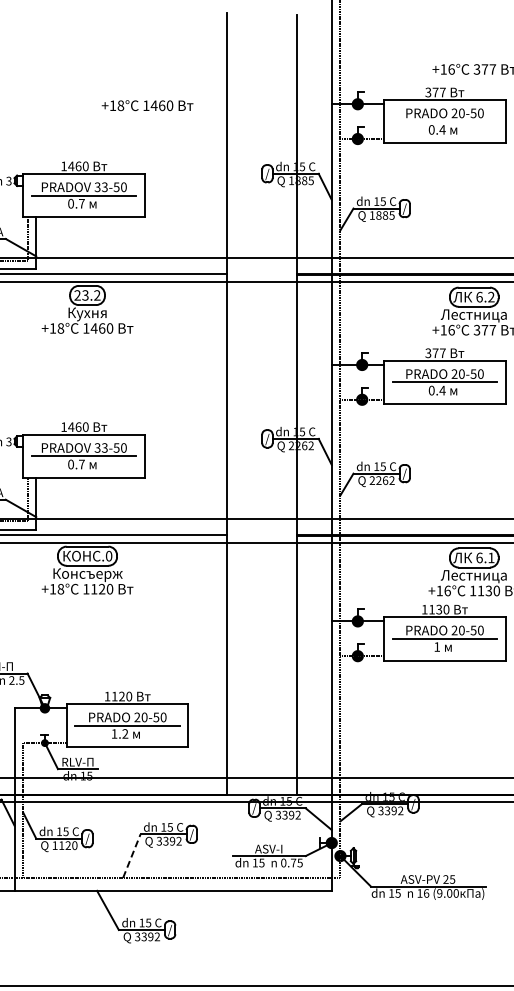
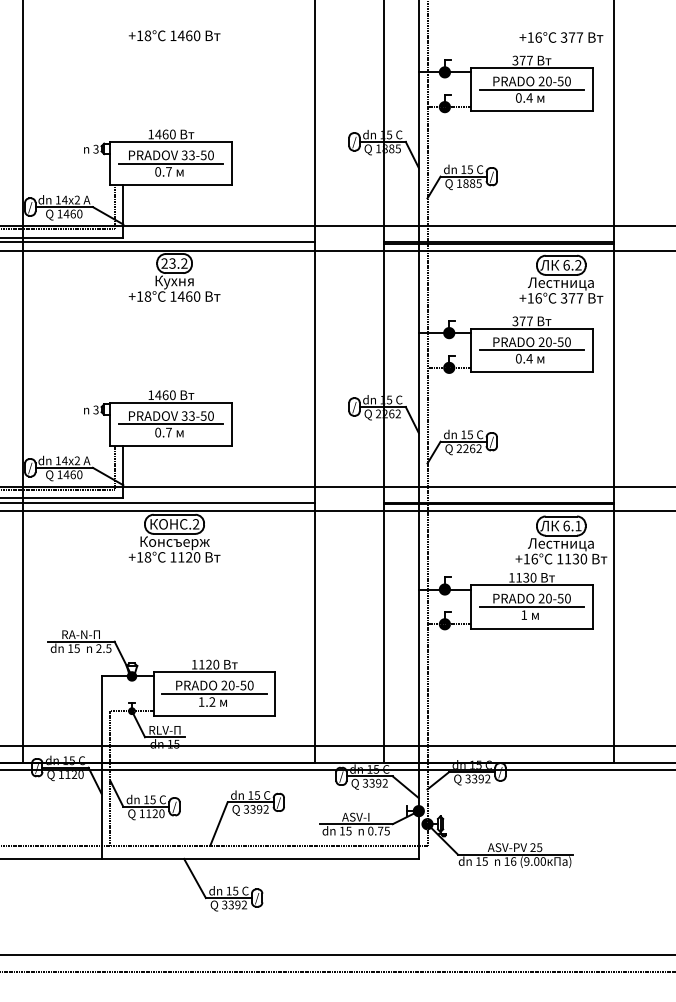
text: (147, 105) -> (174, 35), moved
line: (444, 121) -> (531, 89), added
text: (109, 556) -> (196, 524), .0 -> .2
line: (132, 855) -> (219, 823), dashed -> solid

